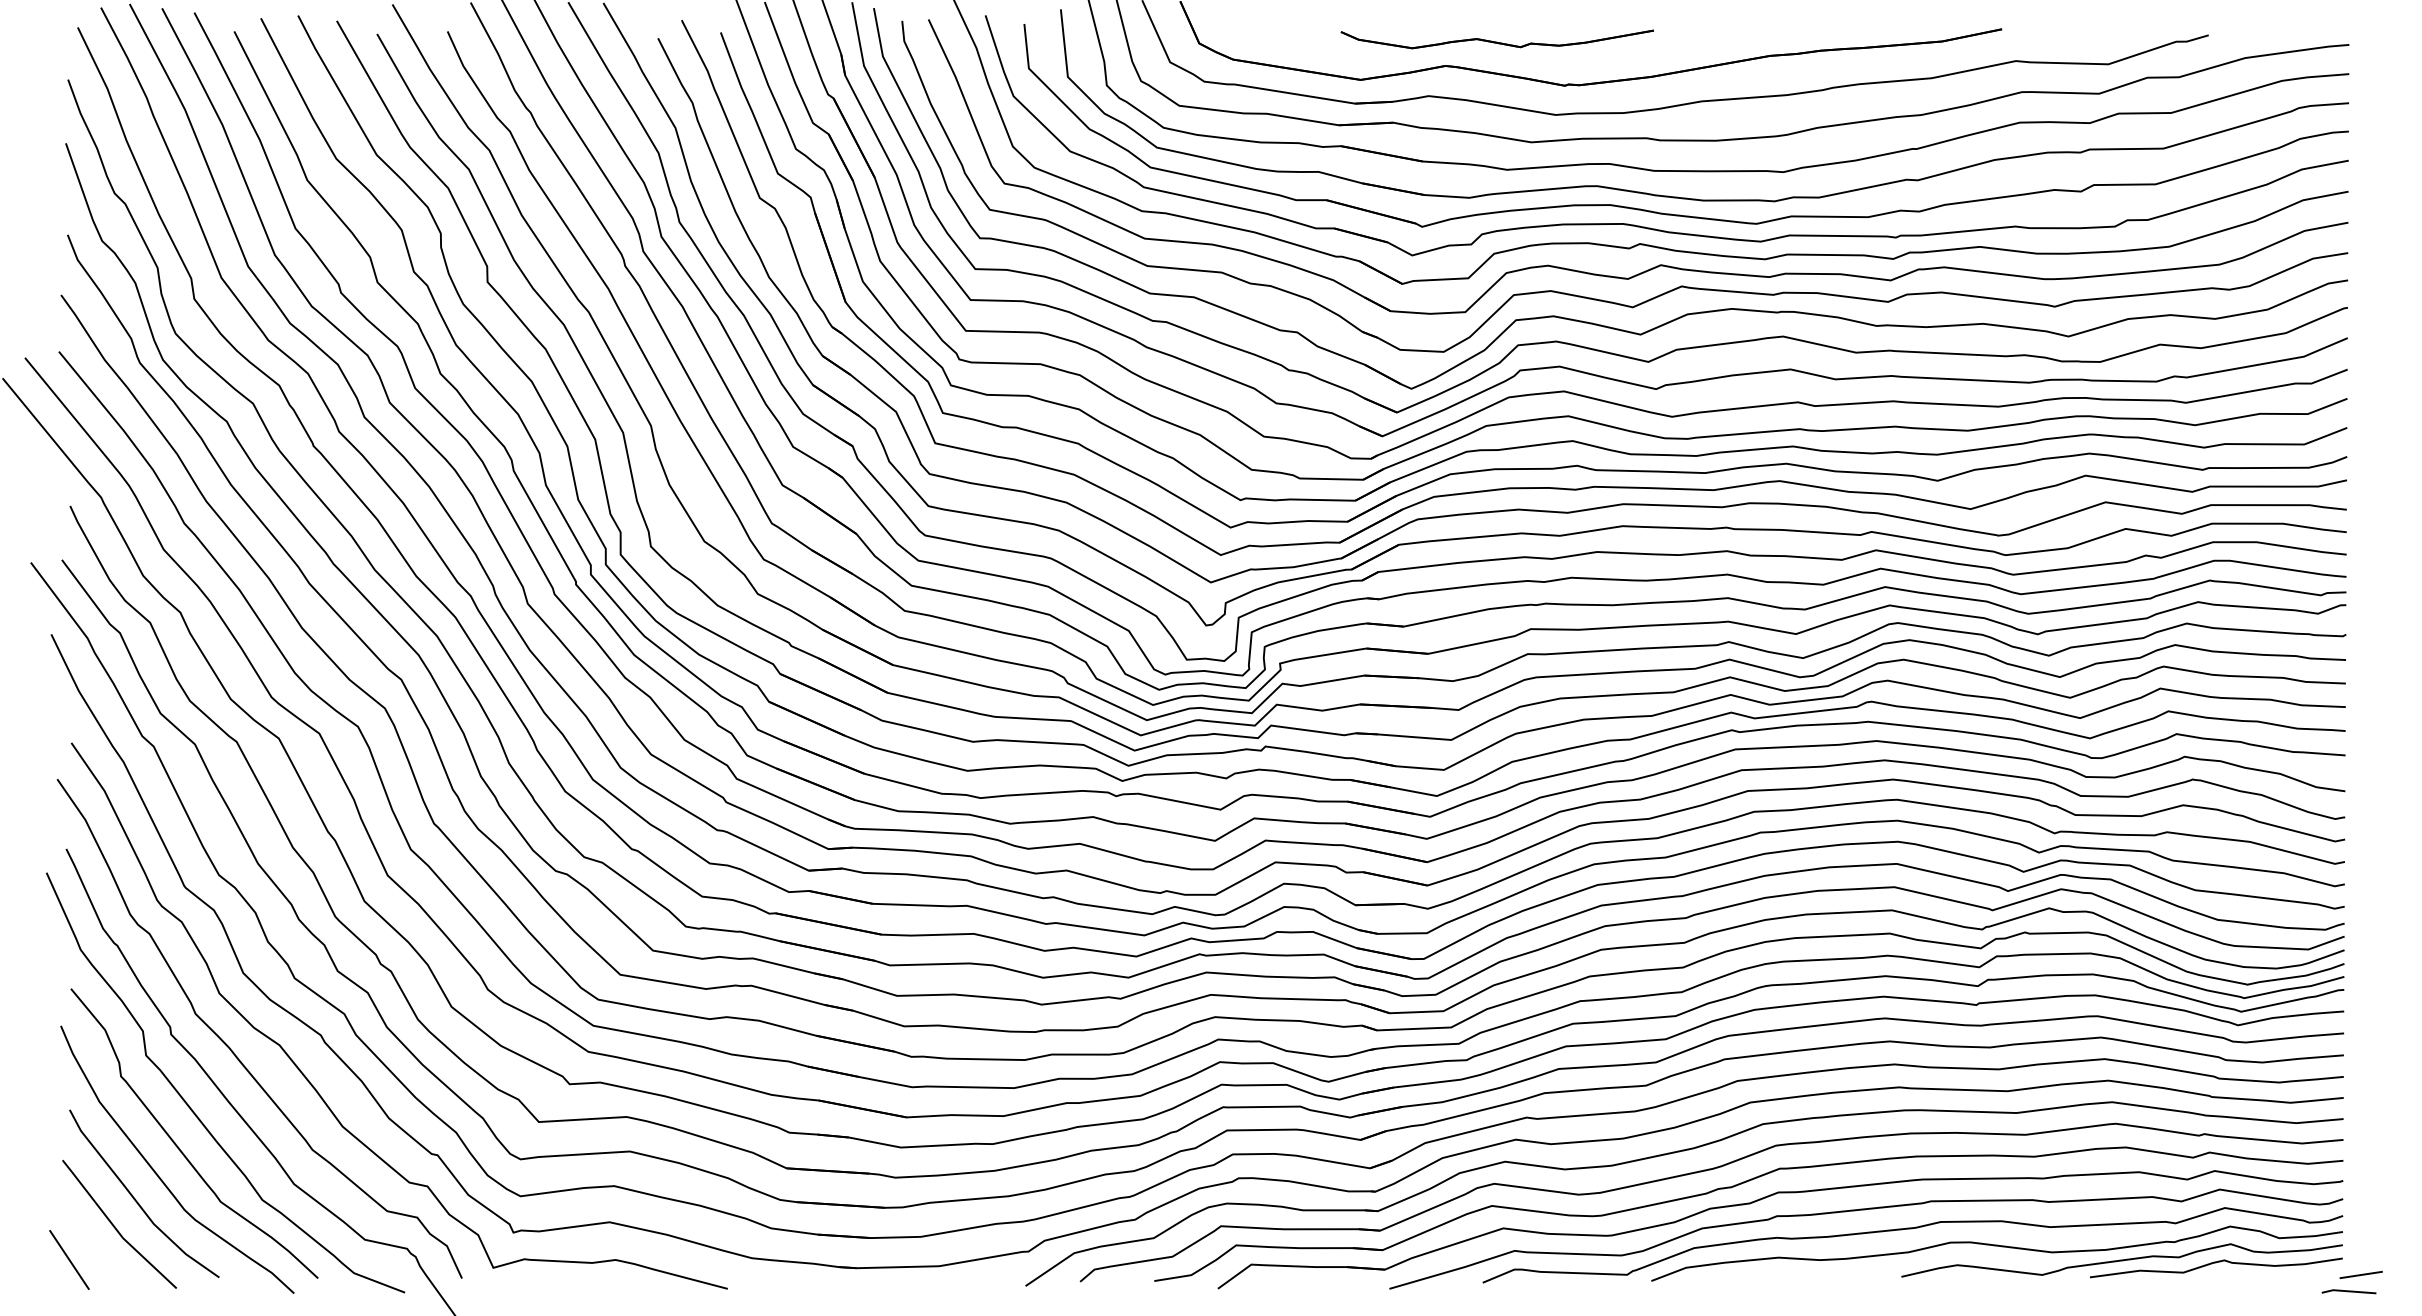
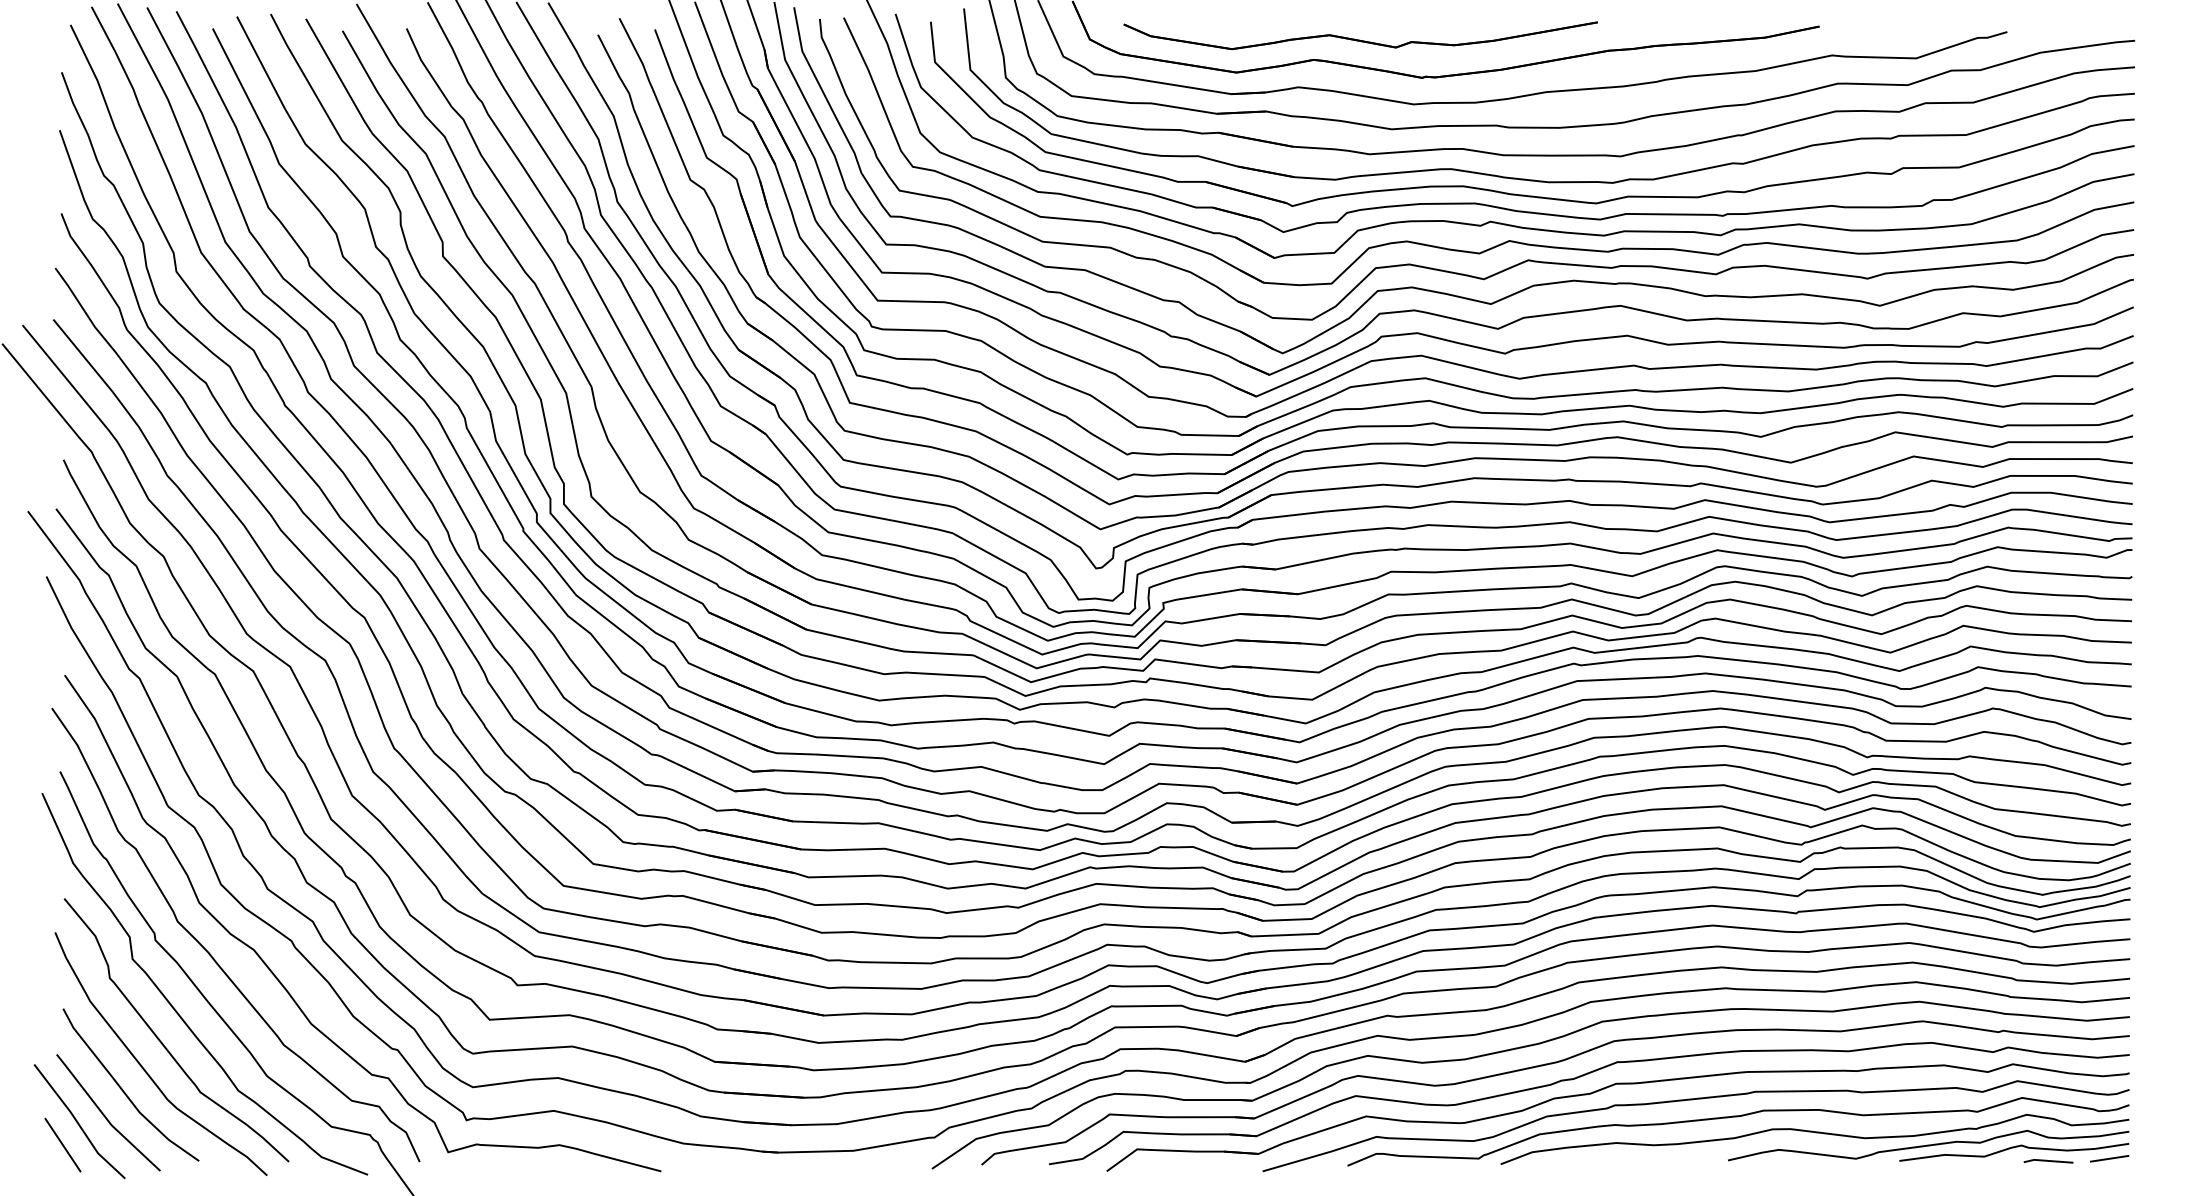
part: (1497, 39) -> (1360, 35), size x1.67
line: (86, 1234) -> (78, 1121), added
line: (2360, 1274) -> (2108, 1158), moved
line: (2348, 1291) -> (2048, 1161), moved

